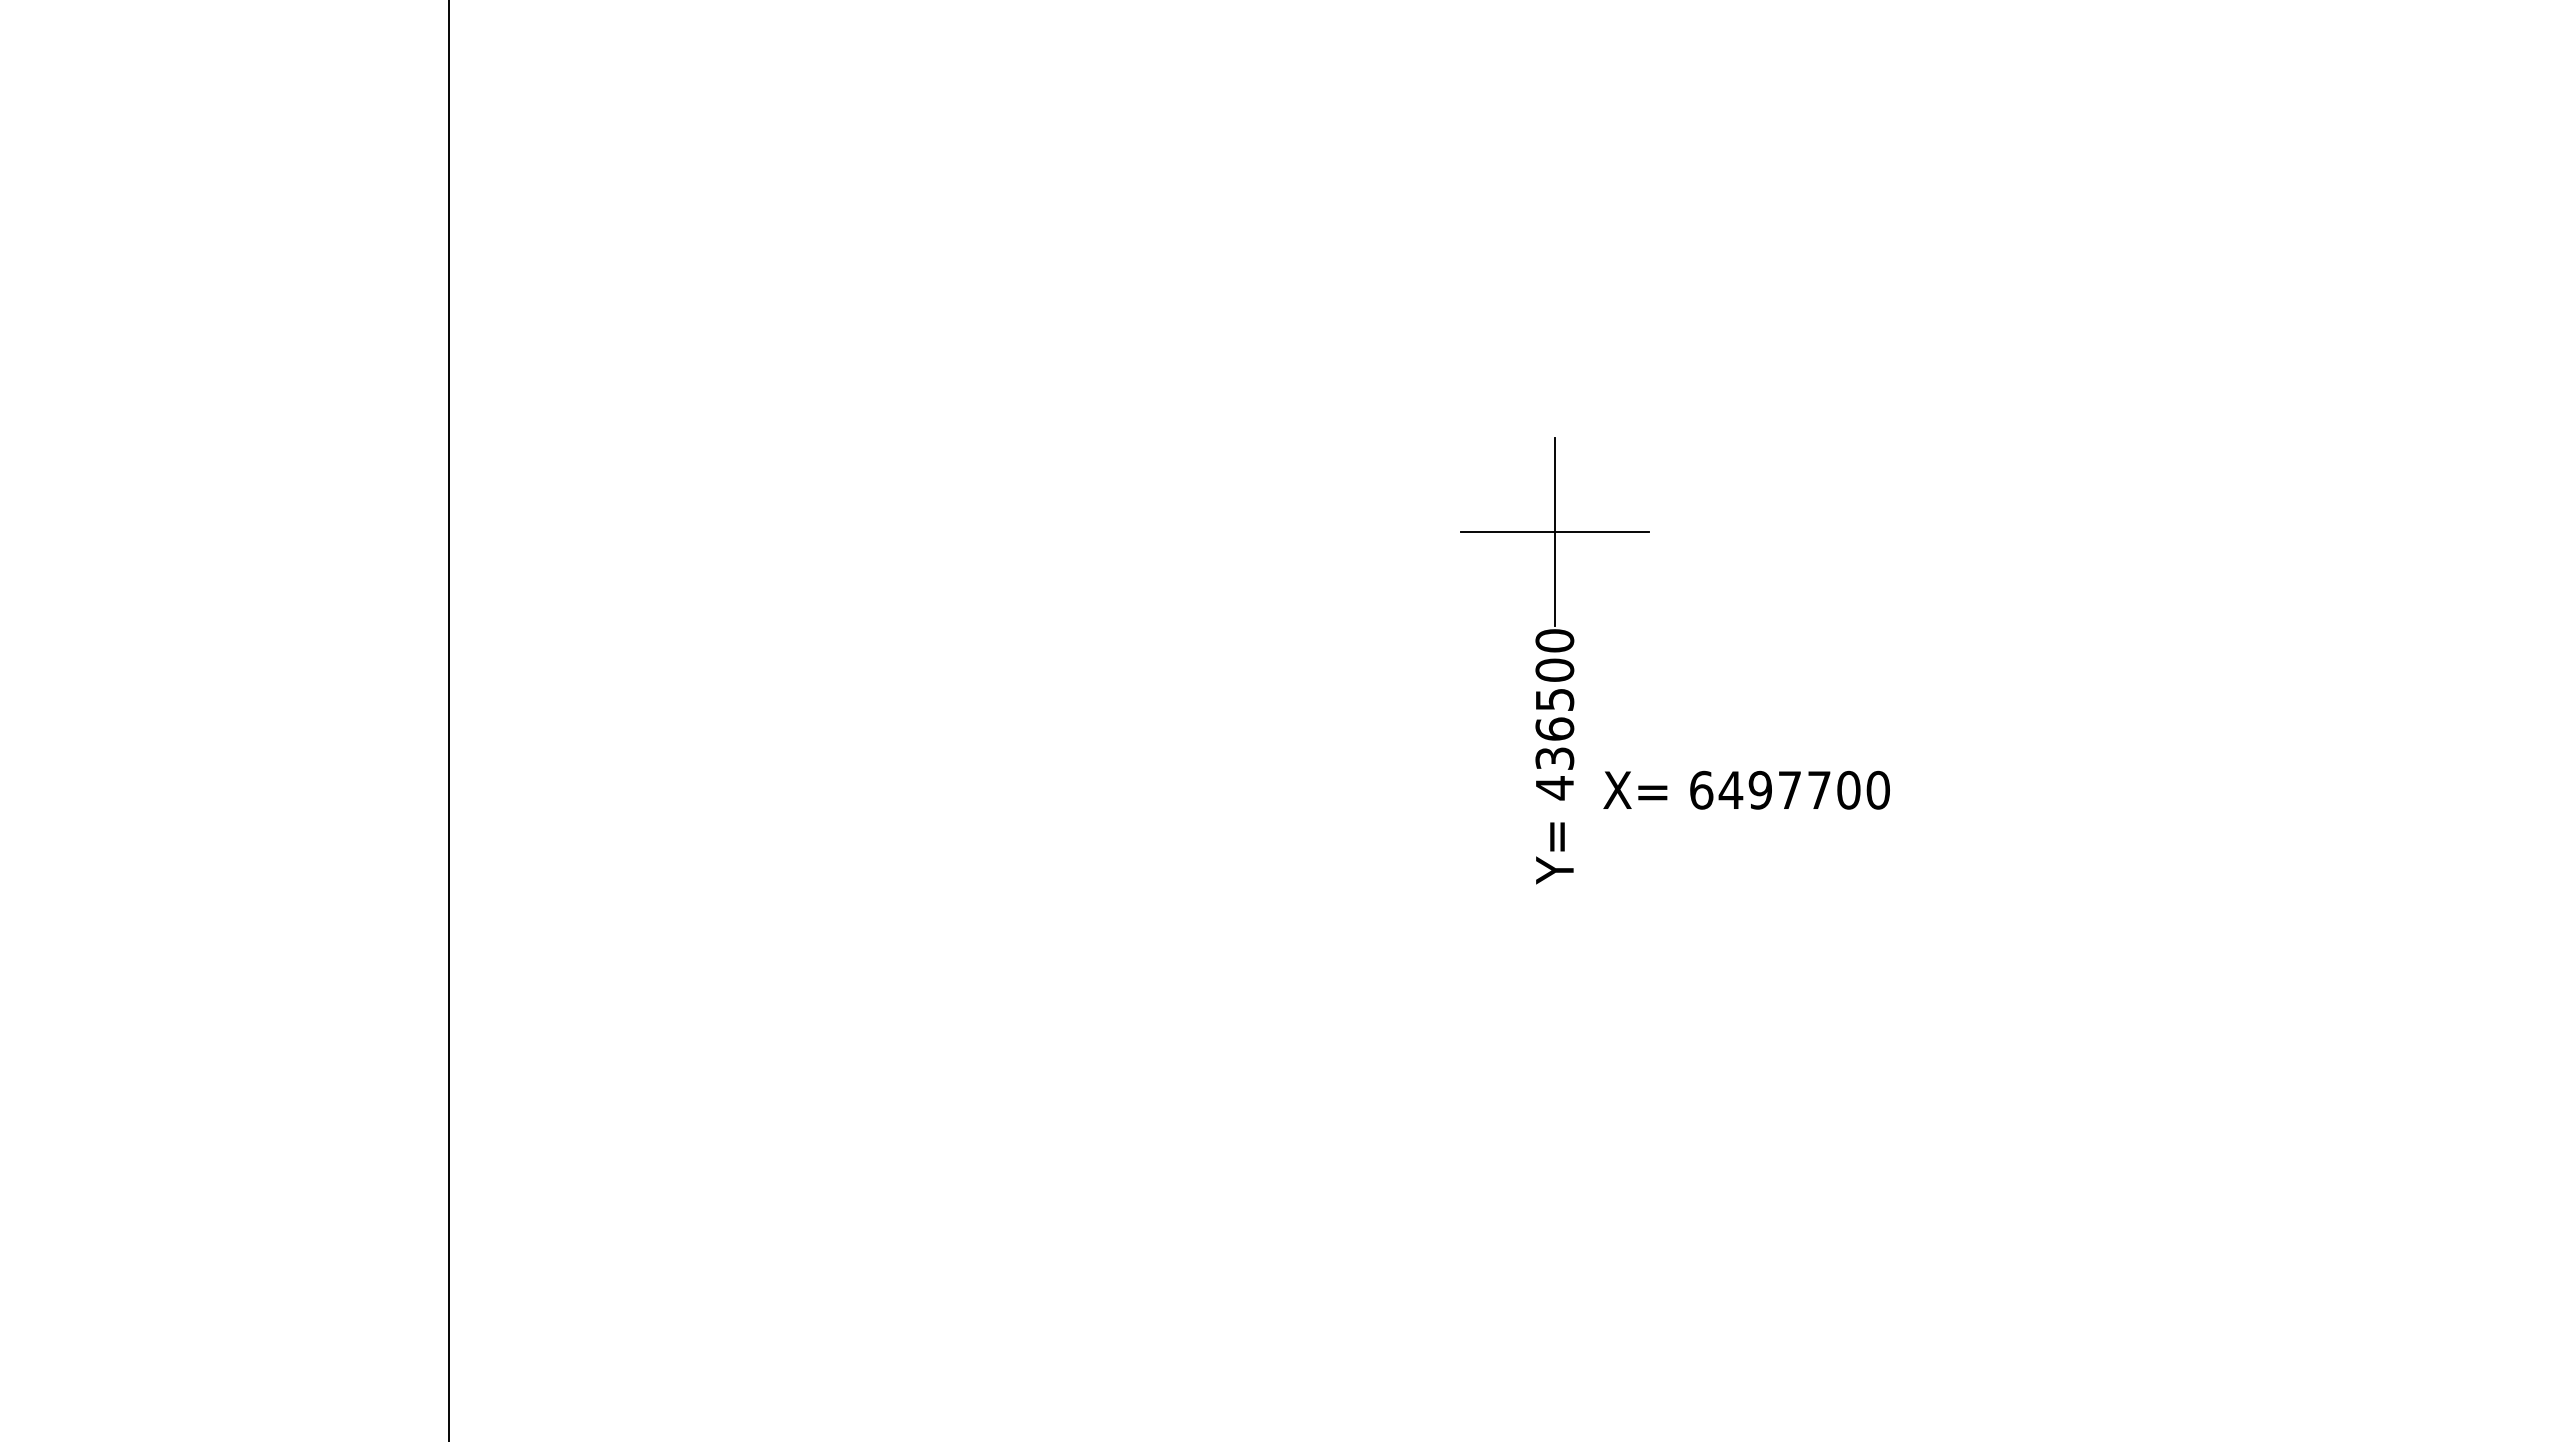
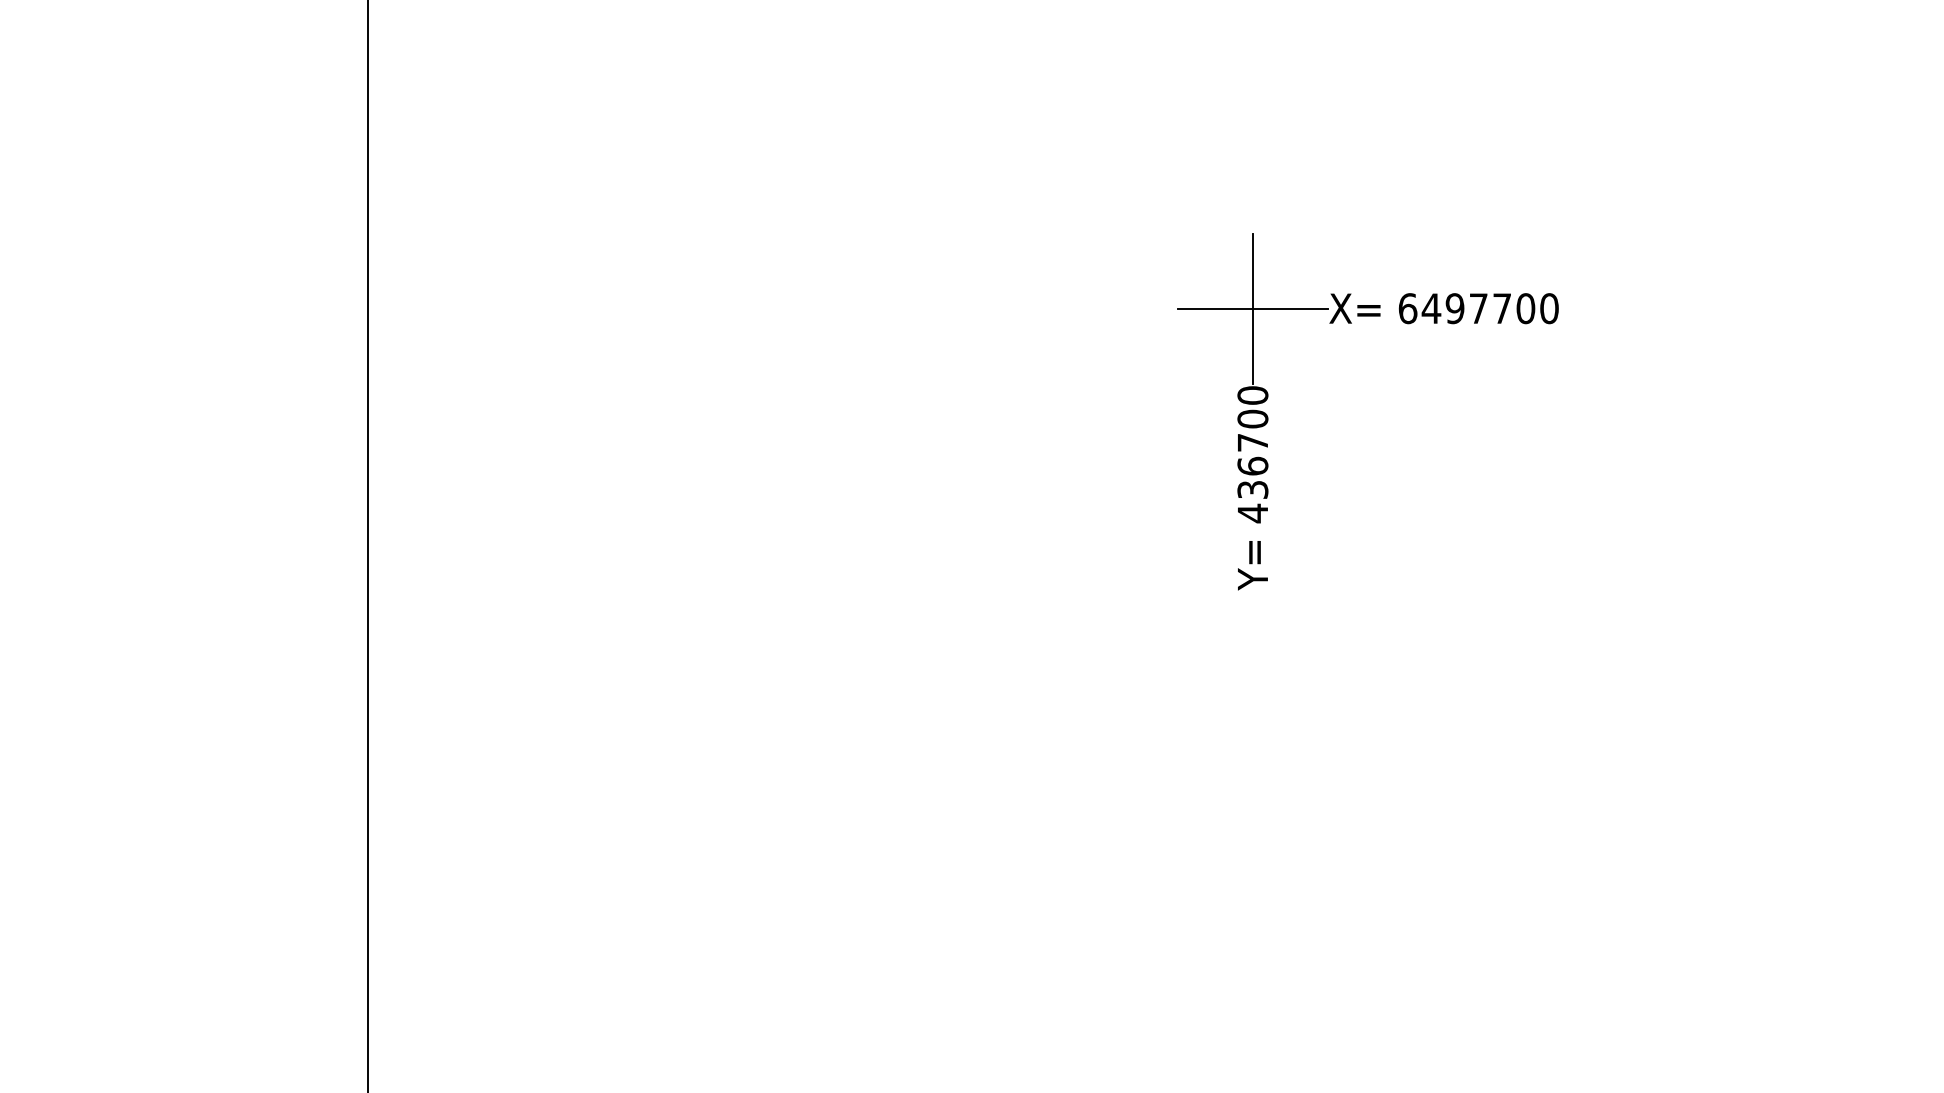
text: (1555, 699) -> (1253, 442), 436500 -> 436700
text: (1746, 789) -> (1443, 308), moved

